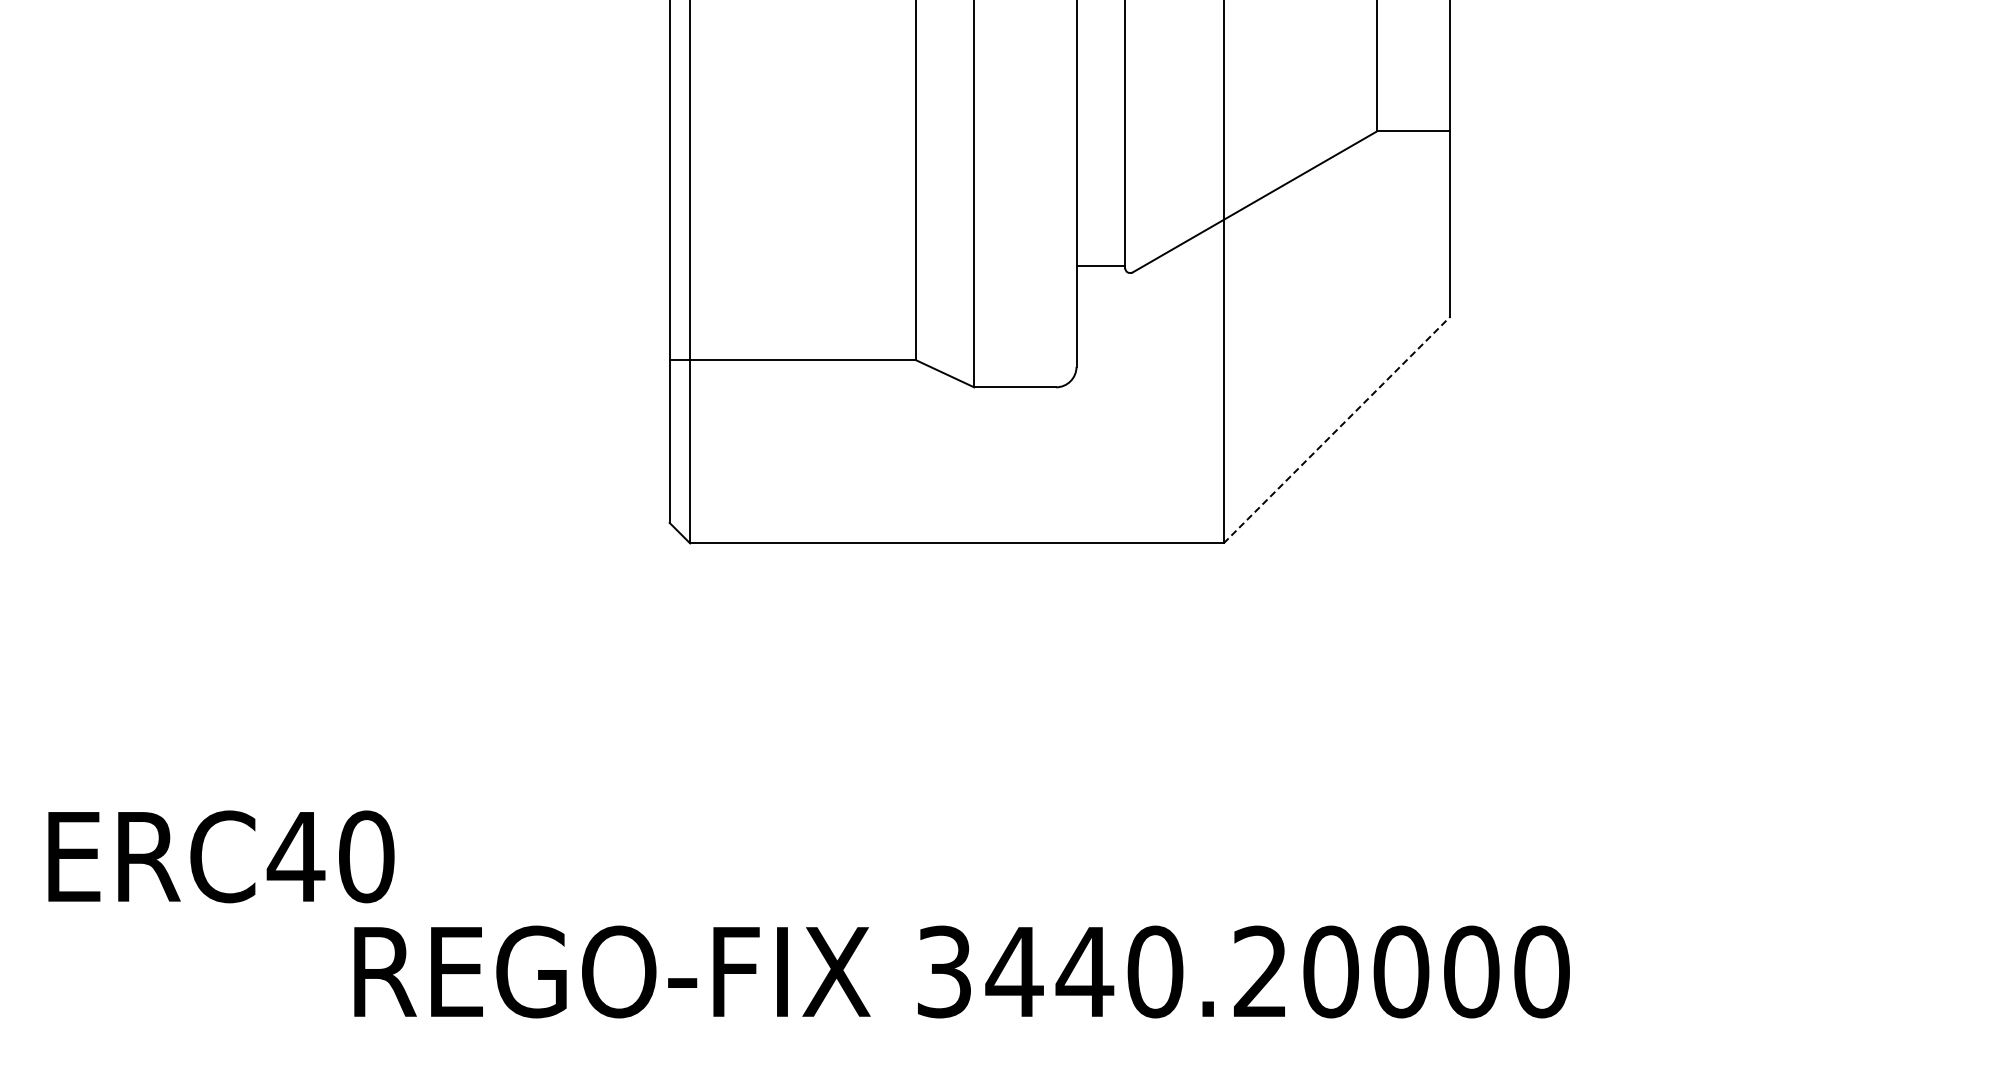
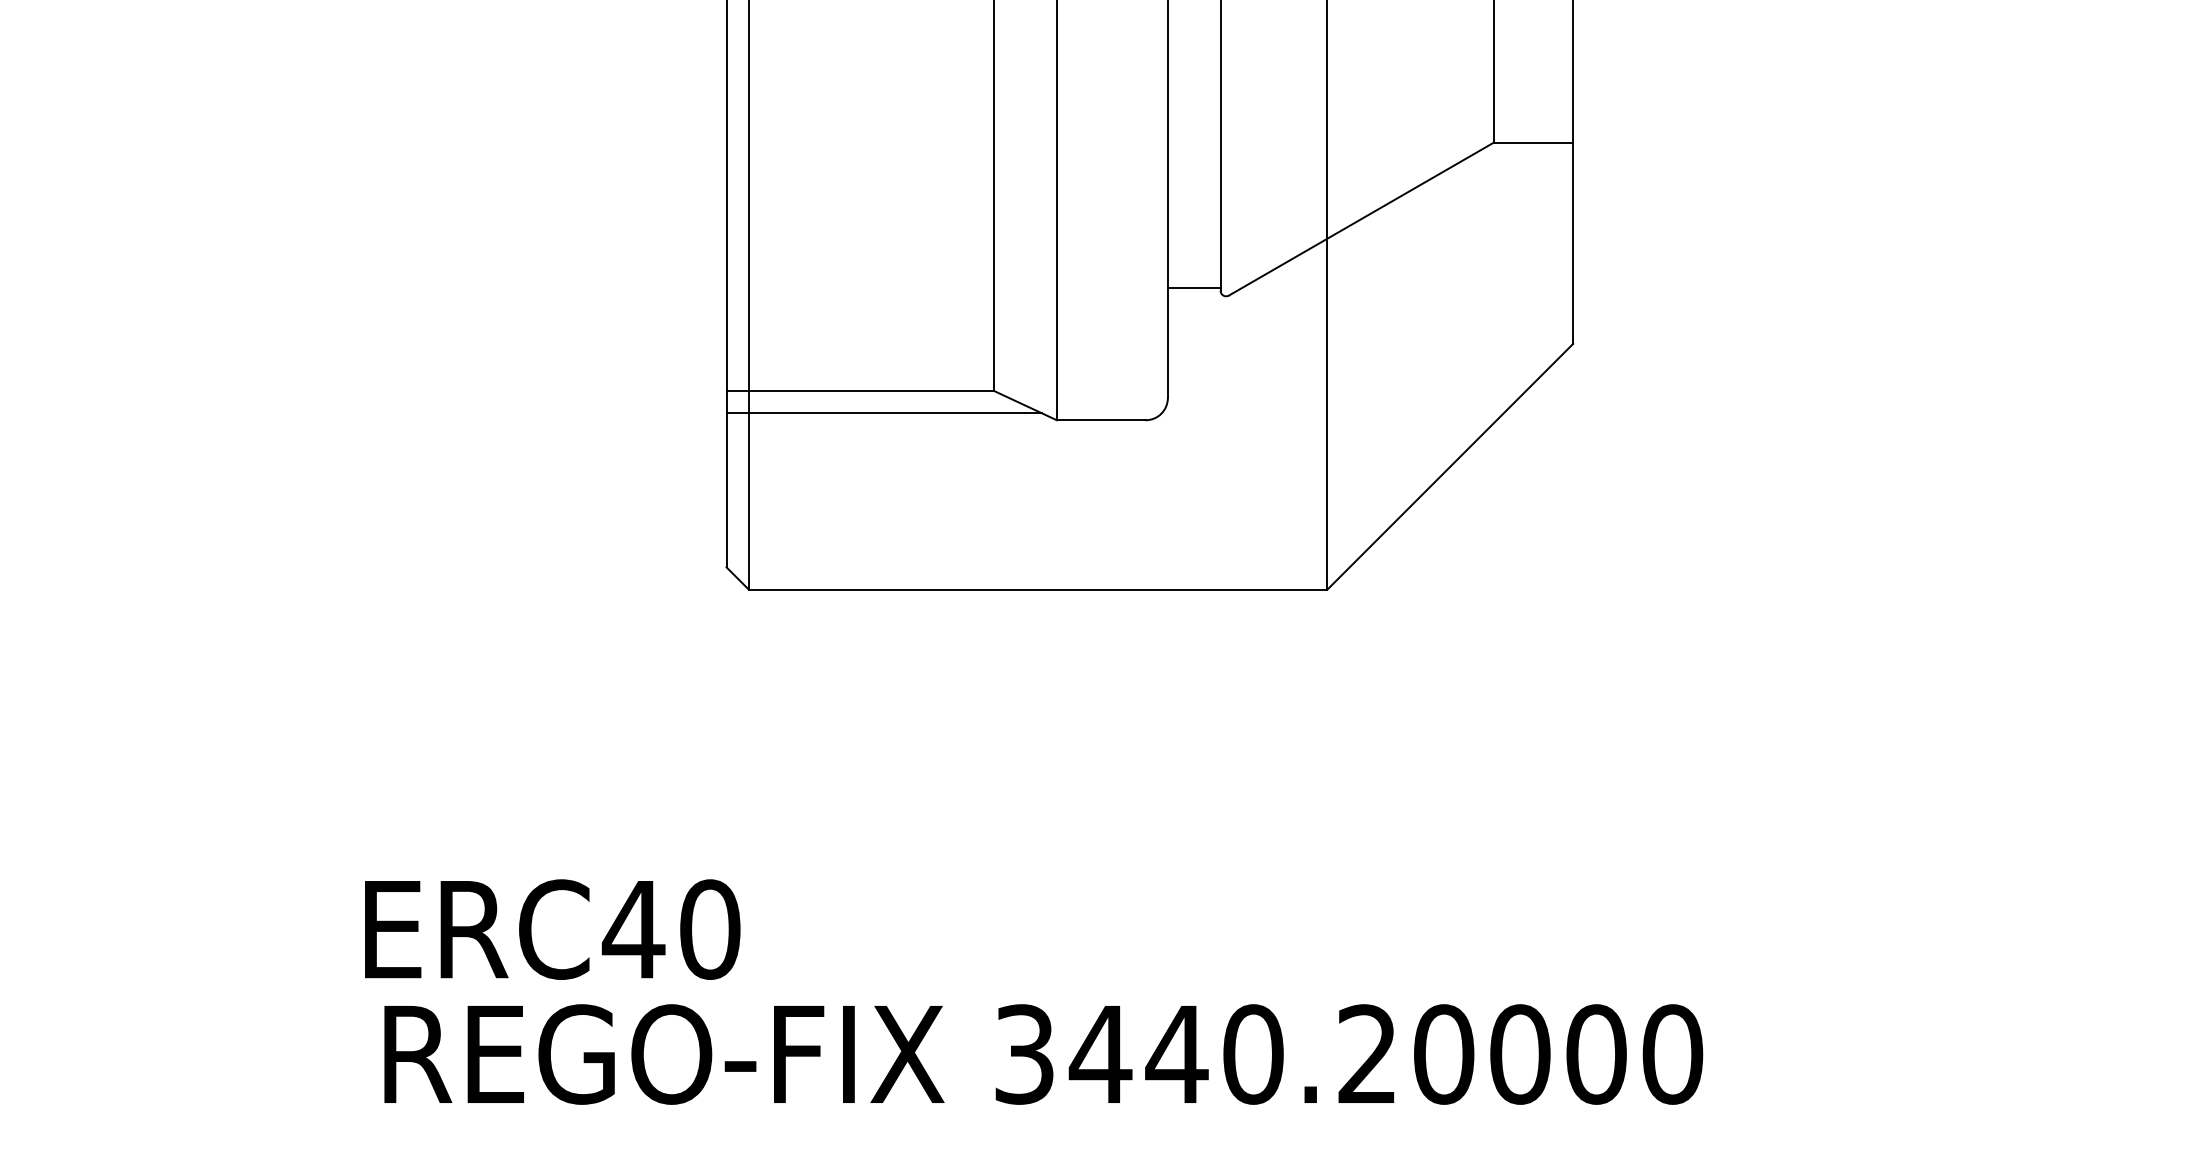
line: (814, 380) -> (883, 412), added
line: (1337, 429) -> (1450, 466), dashed -> solid
text: (221, 856) -> (552, 929), moved

